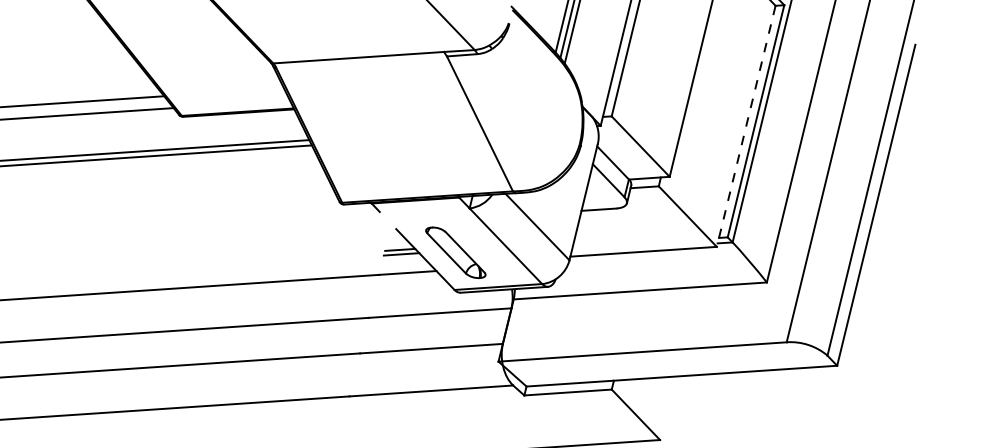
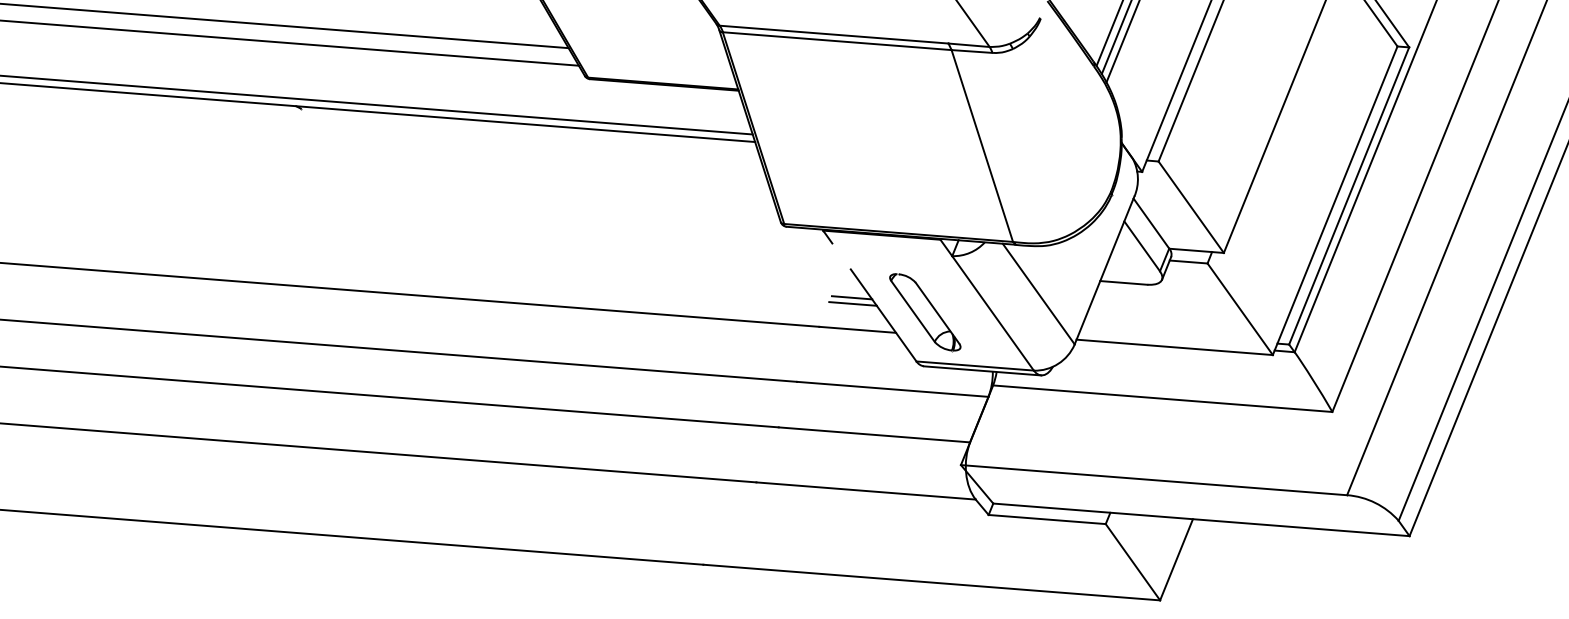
line: (361, 62) -> (836, 41), added
line: (746, 126) -> (1335, 201), dashed -> solid
line: (667, 408) -> (1176, 559), added

